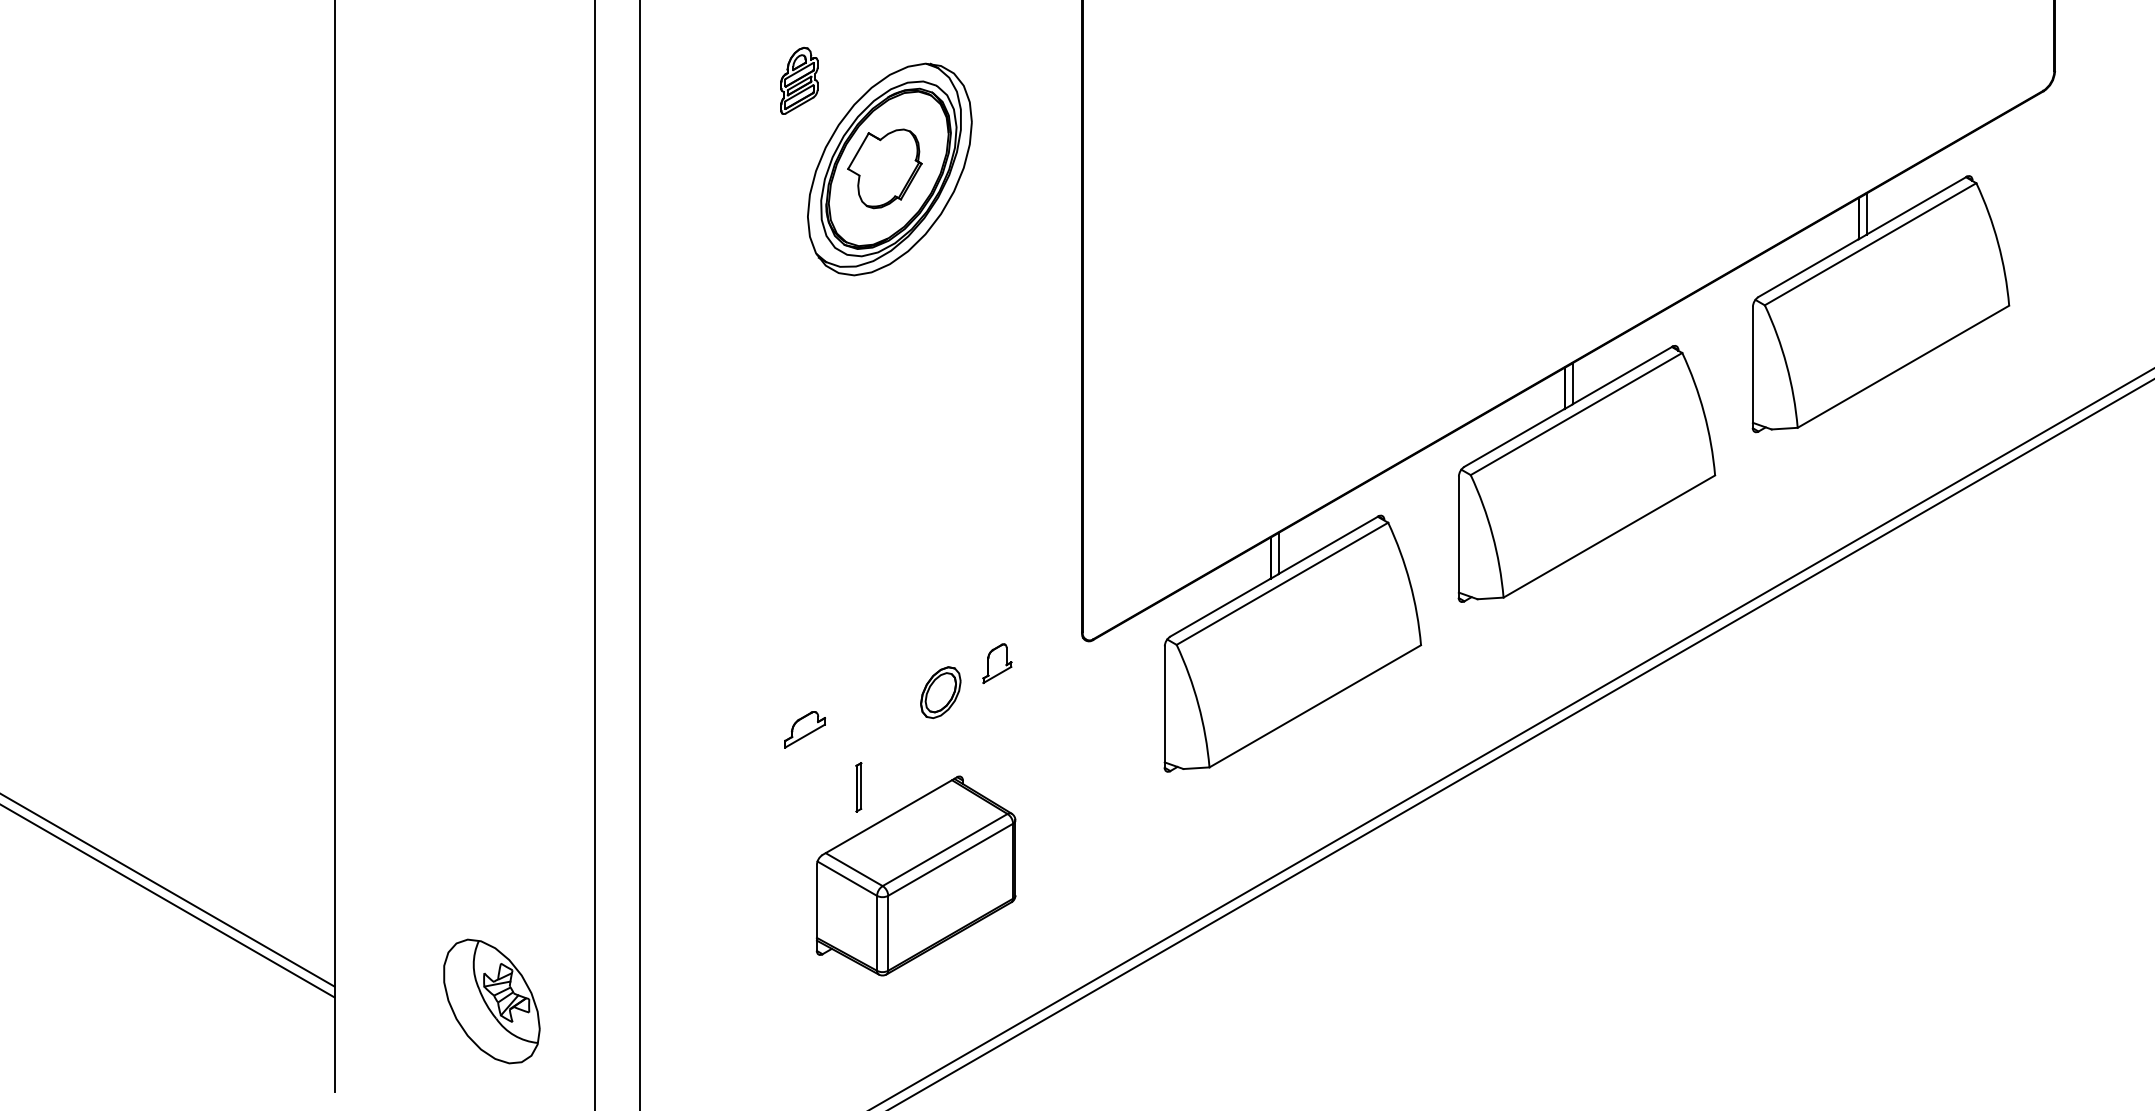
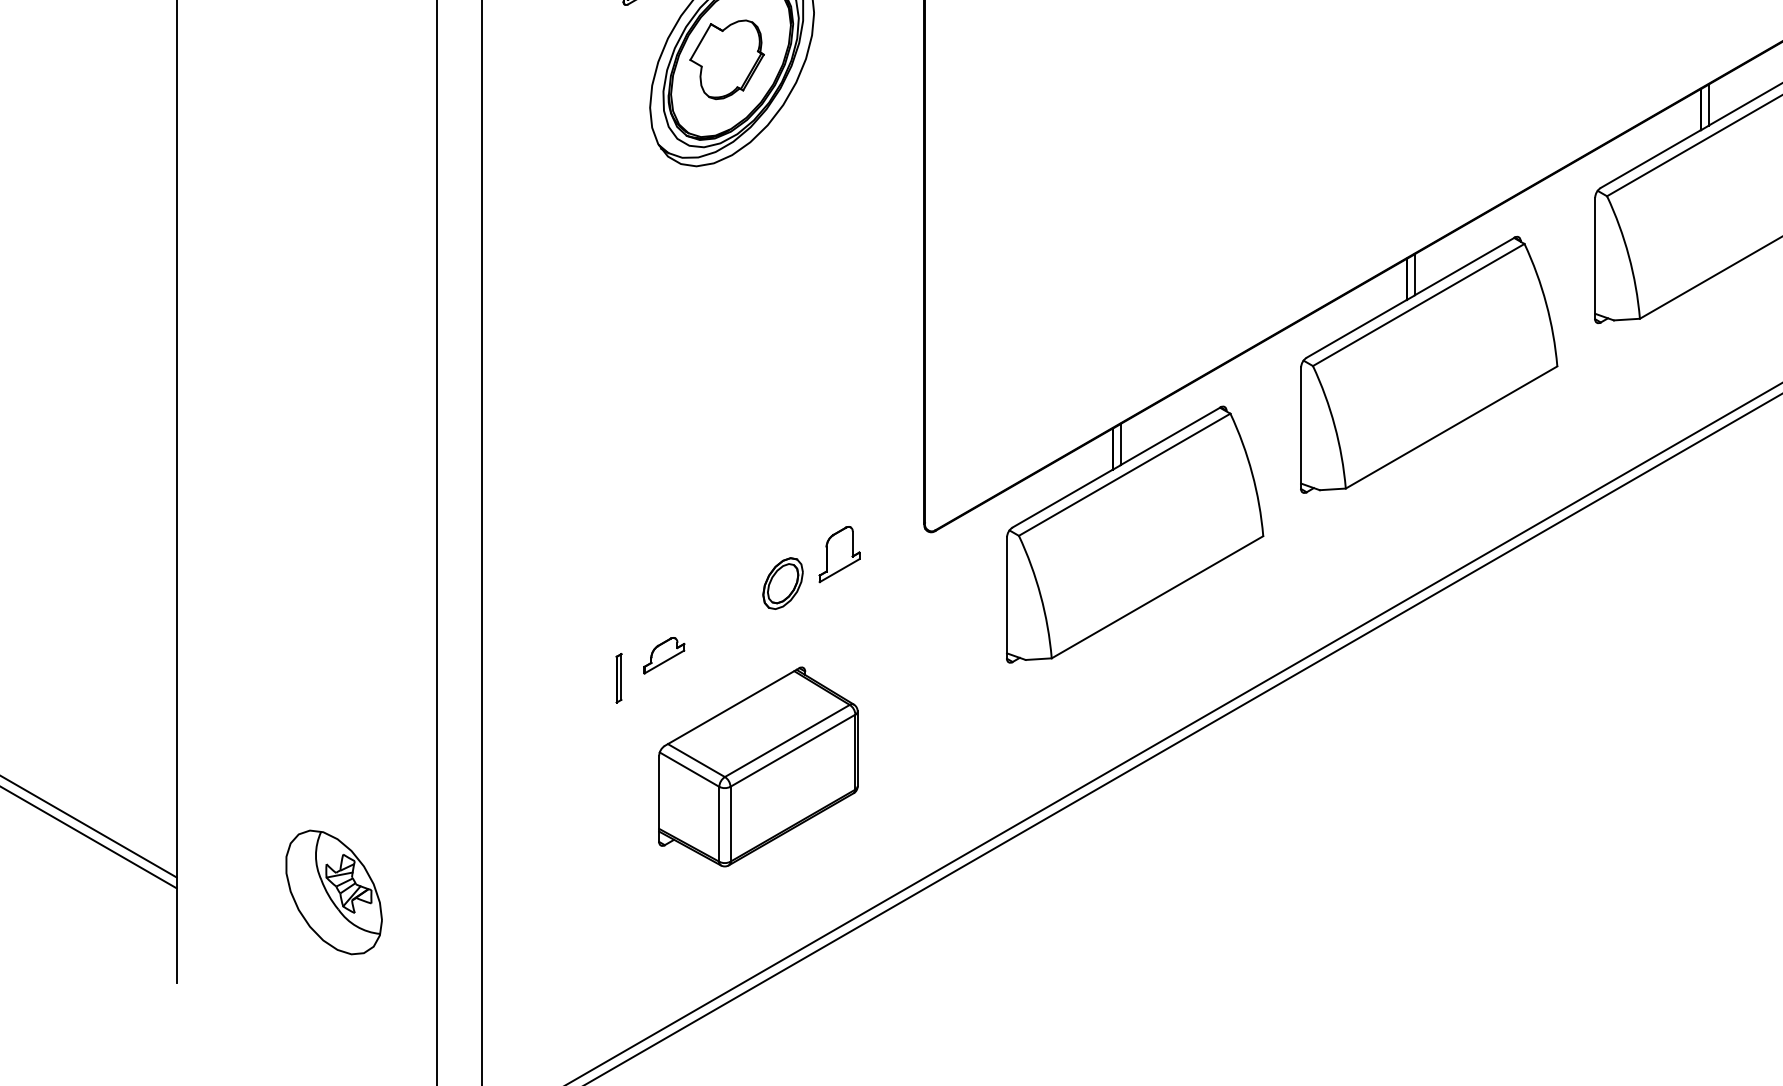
part: (997, 663) -> (839, 554), size x1.43
part: (804, 729) -> (663, 655), moved
part: (858, 787) -> (618, 678), moved

